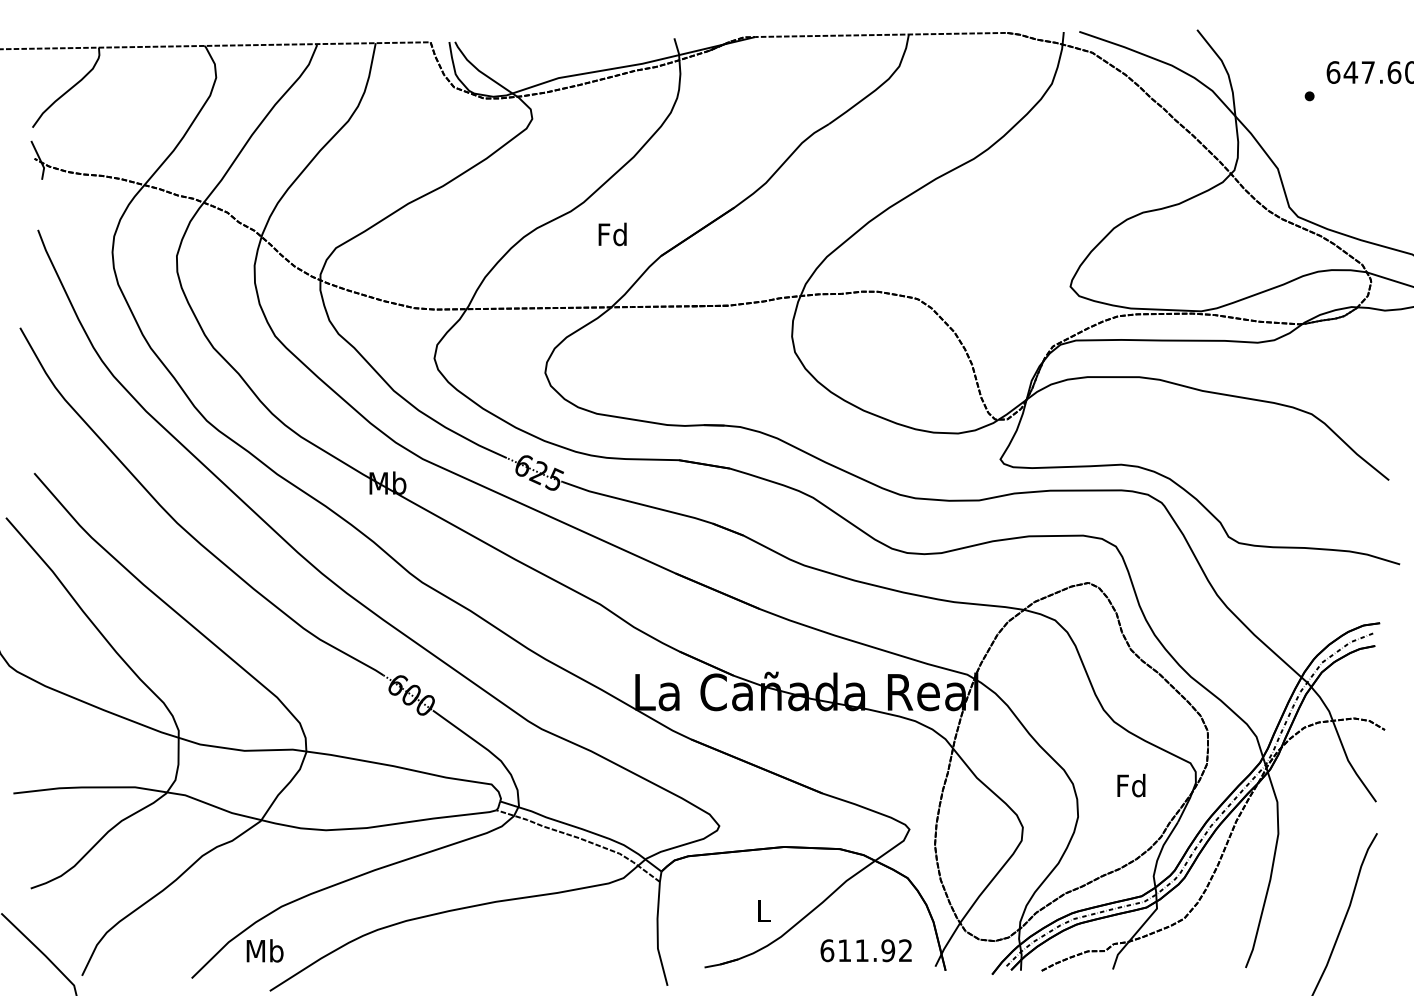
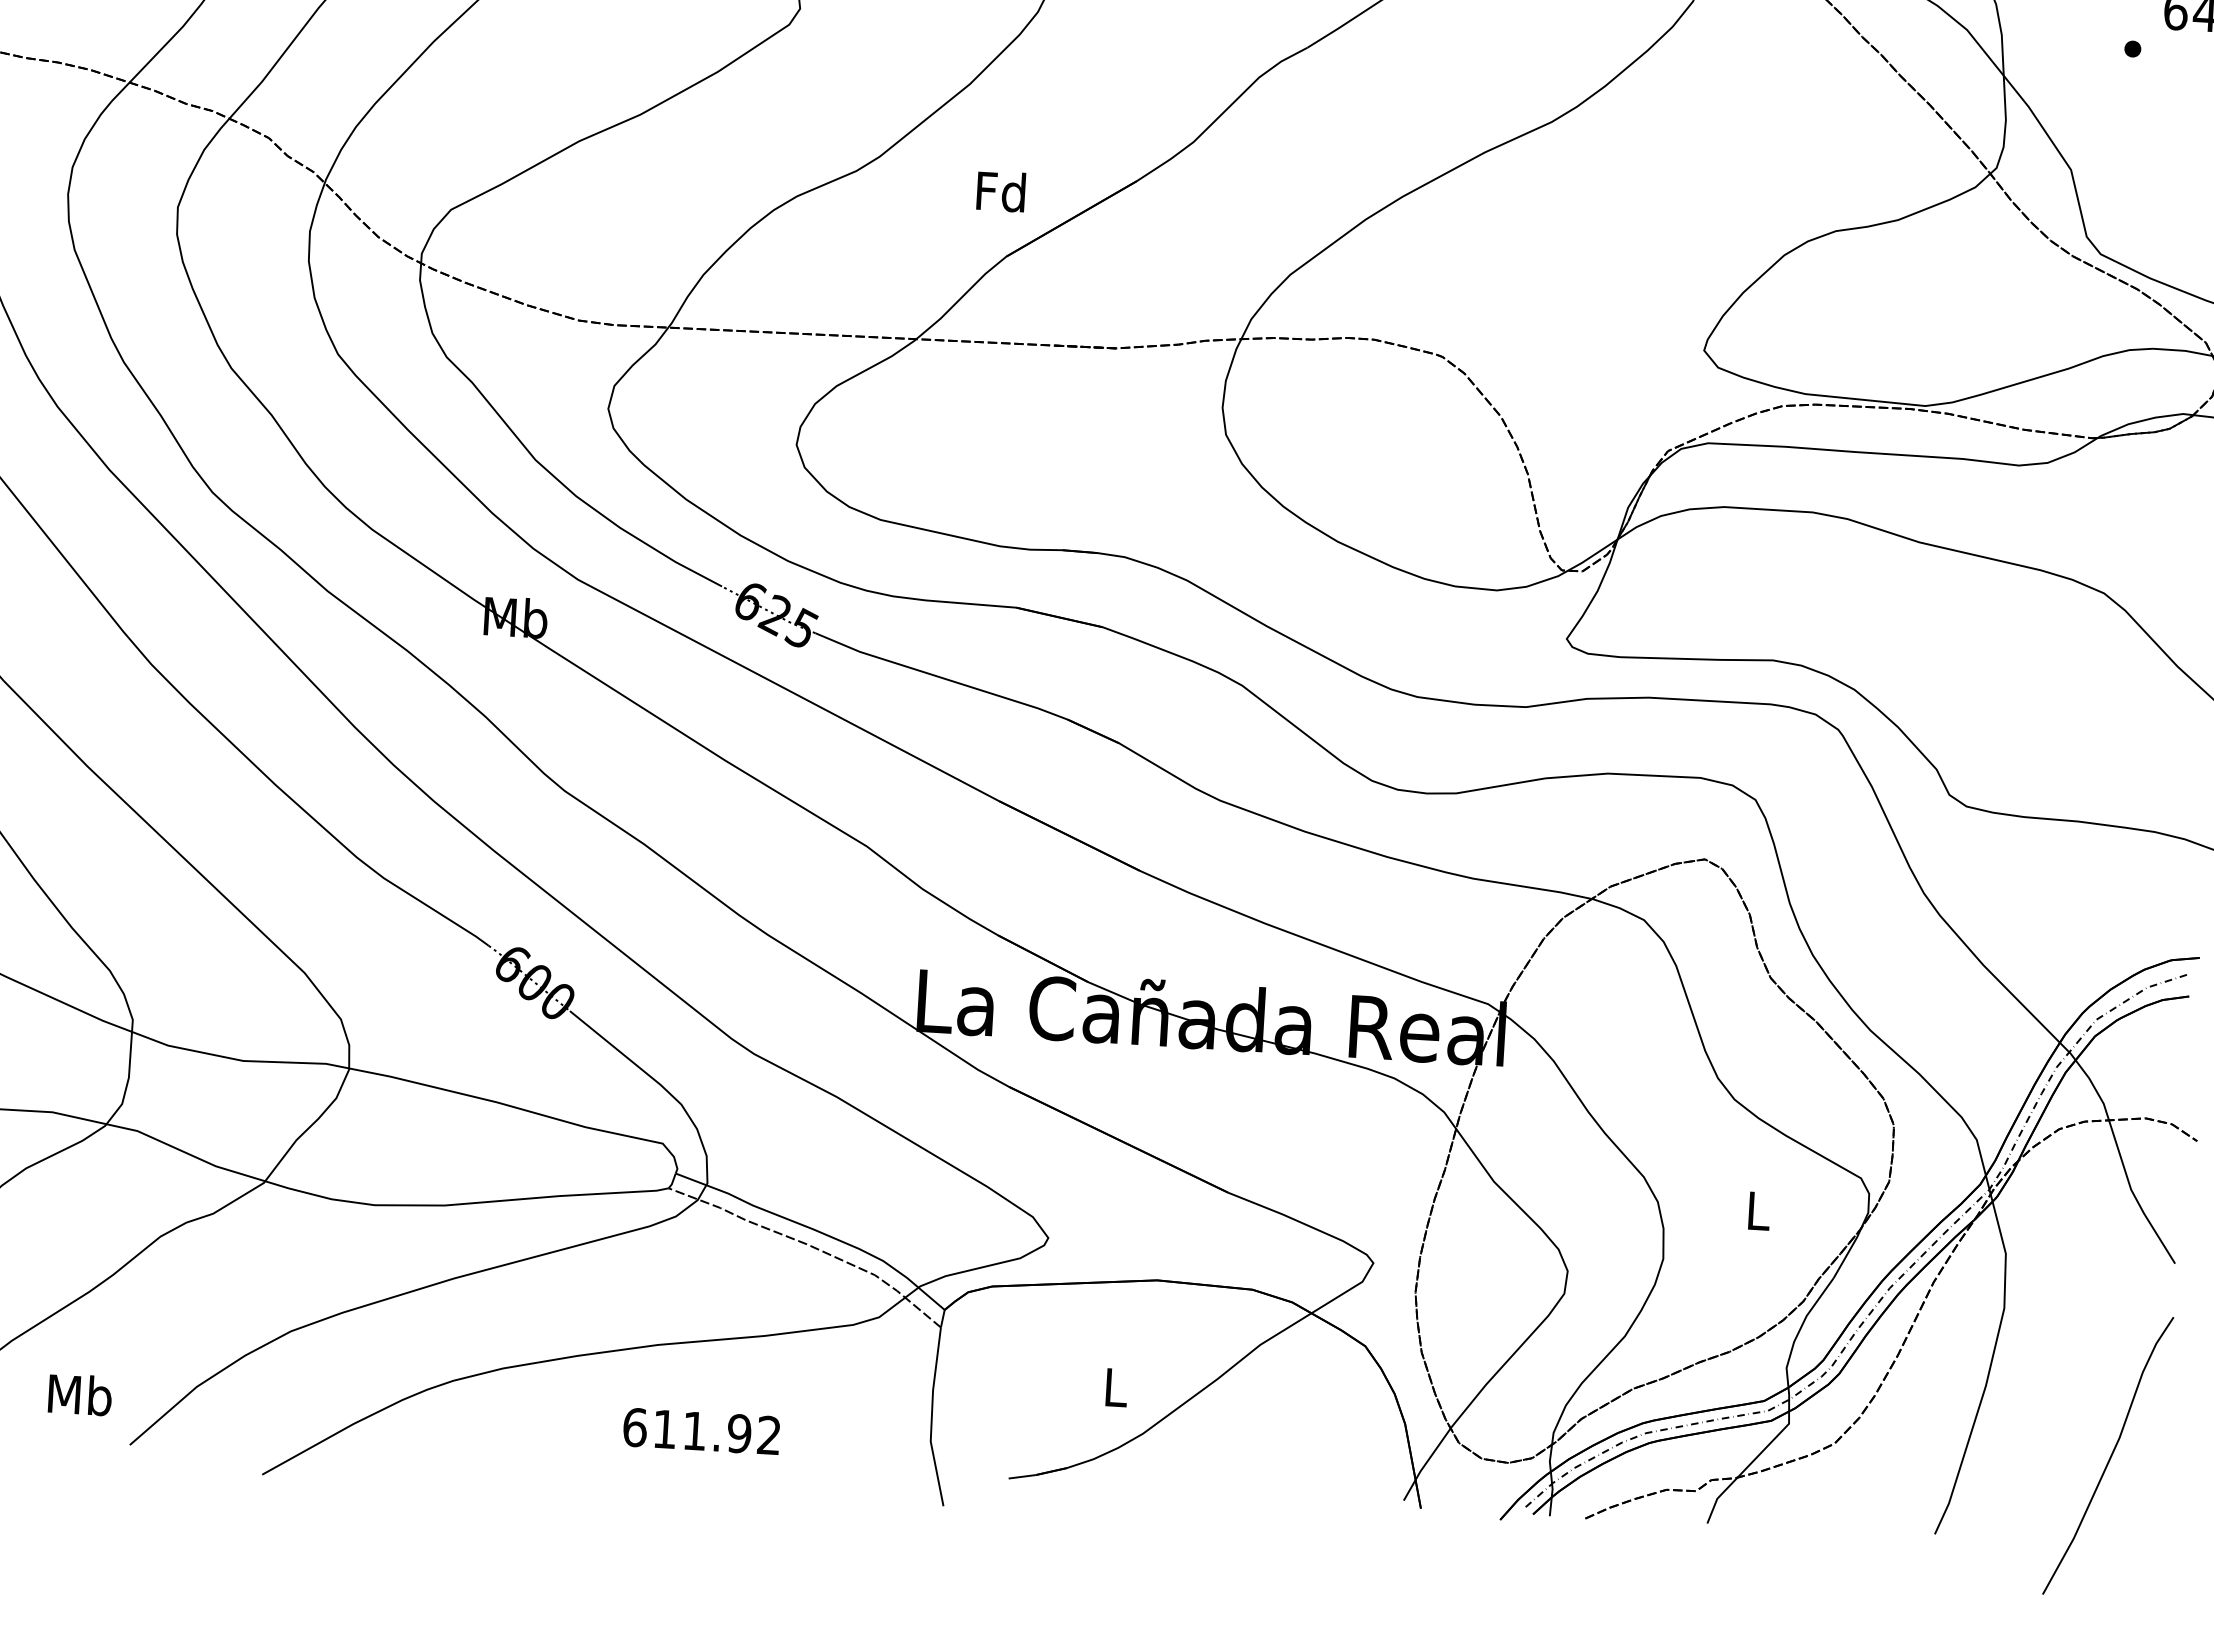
text: (612, 234) -> (1000, 191), moved
text: (1131, 785) -> (1757, 1210), Fd -> L
text: (264, 950) -> (79, 1394), moved
text: (865, 950) -> (700, 1431), moved

